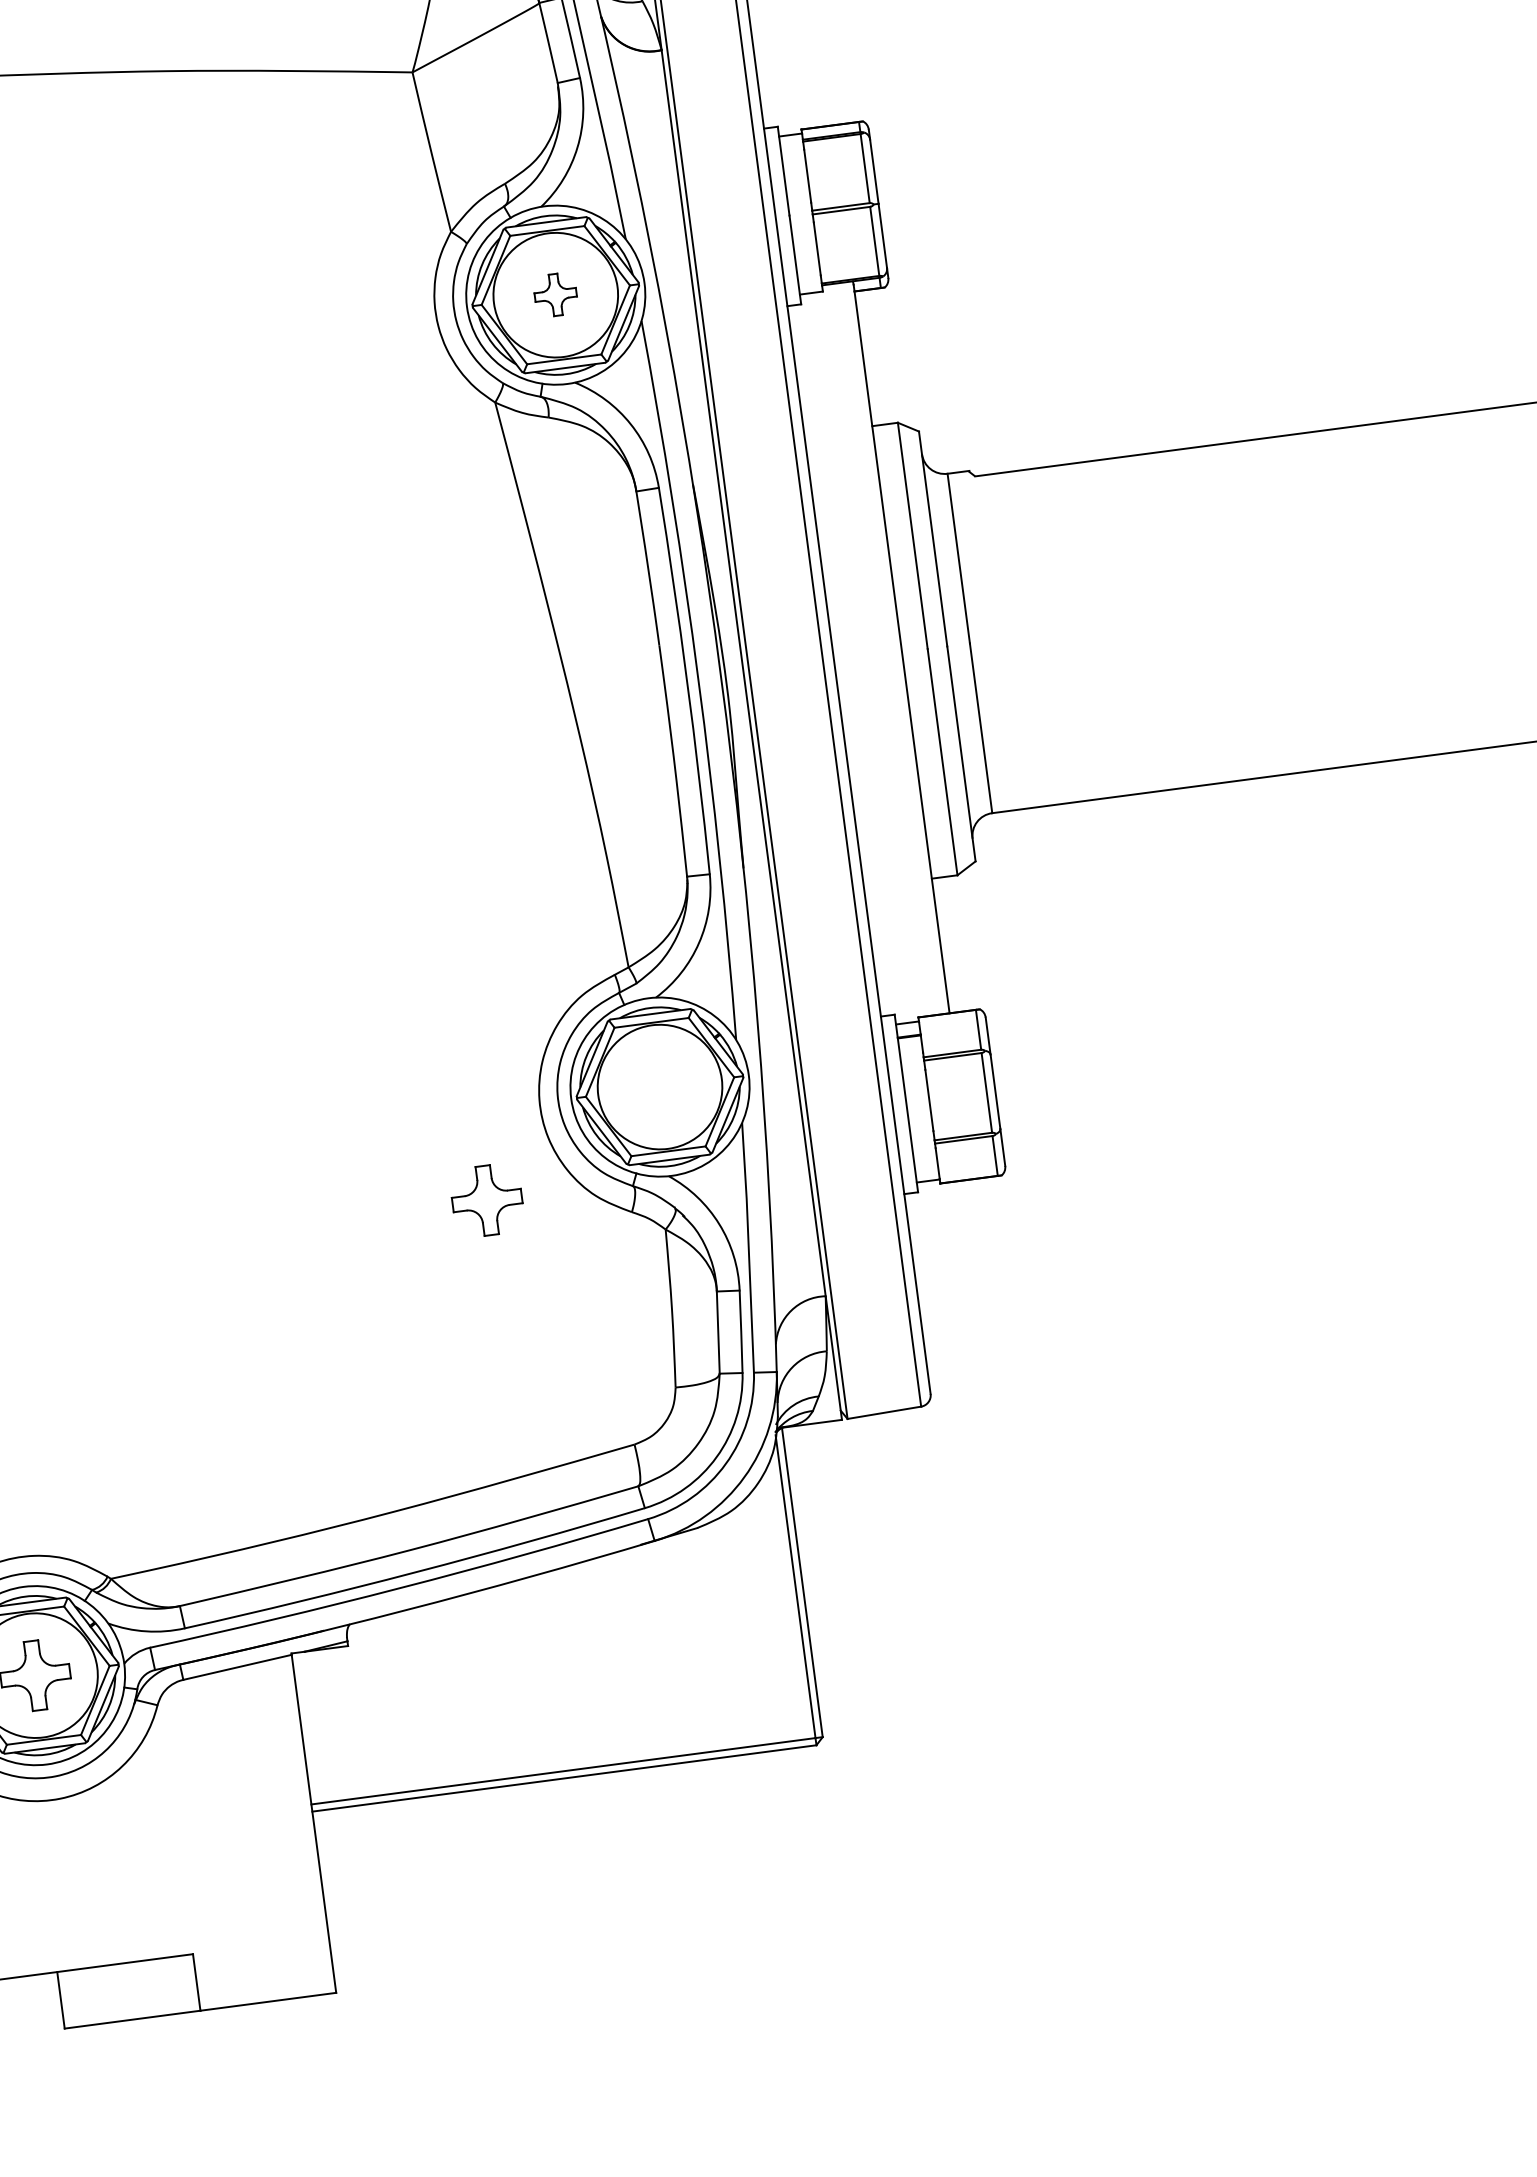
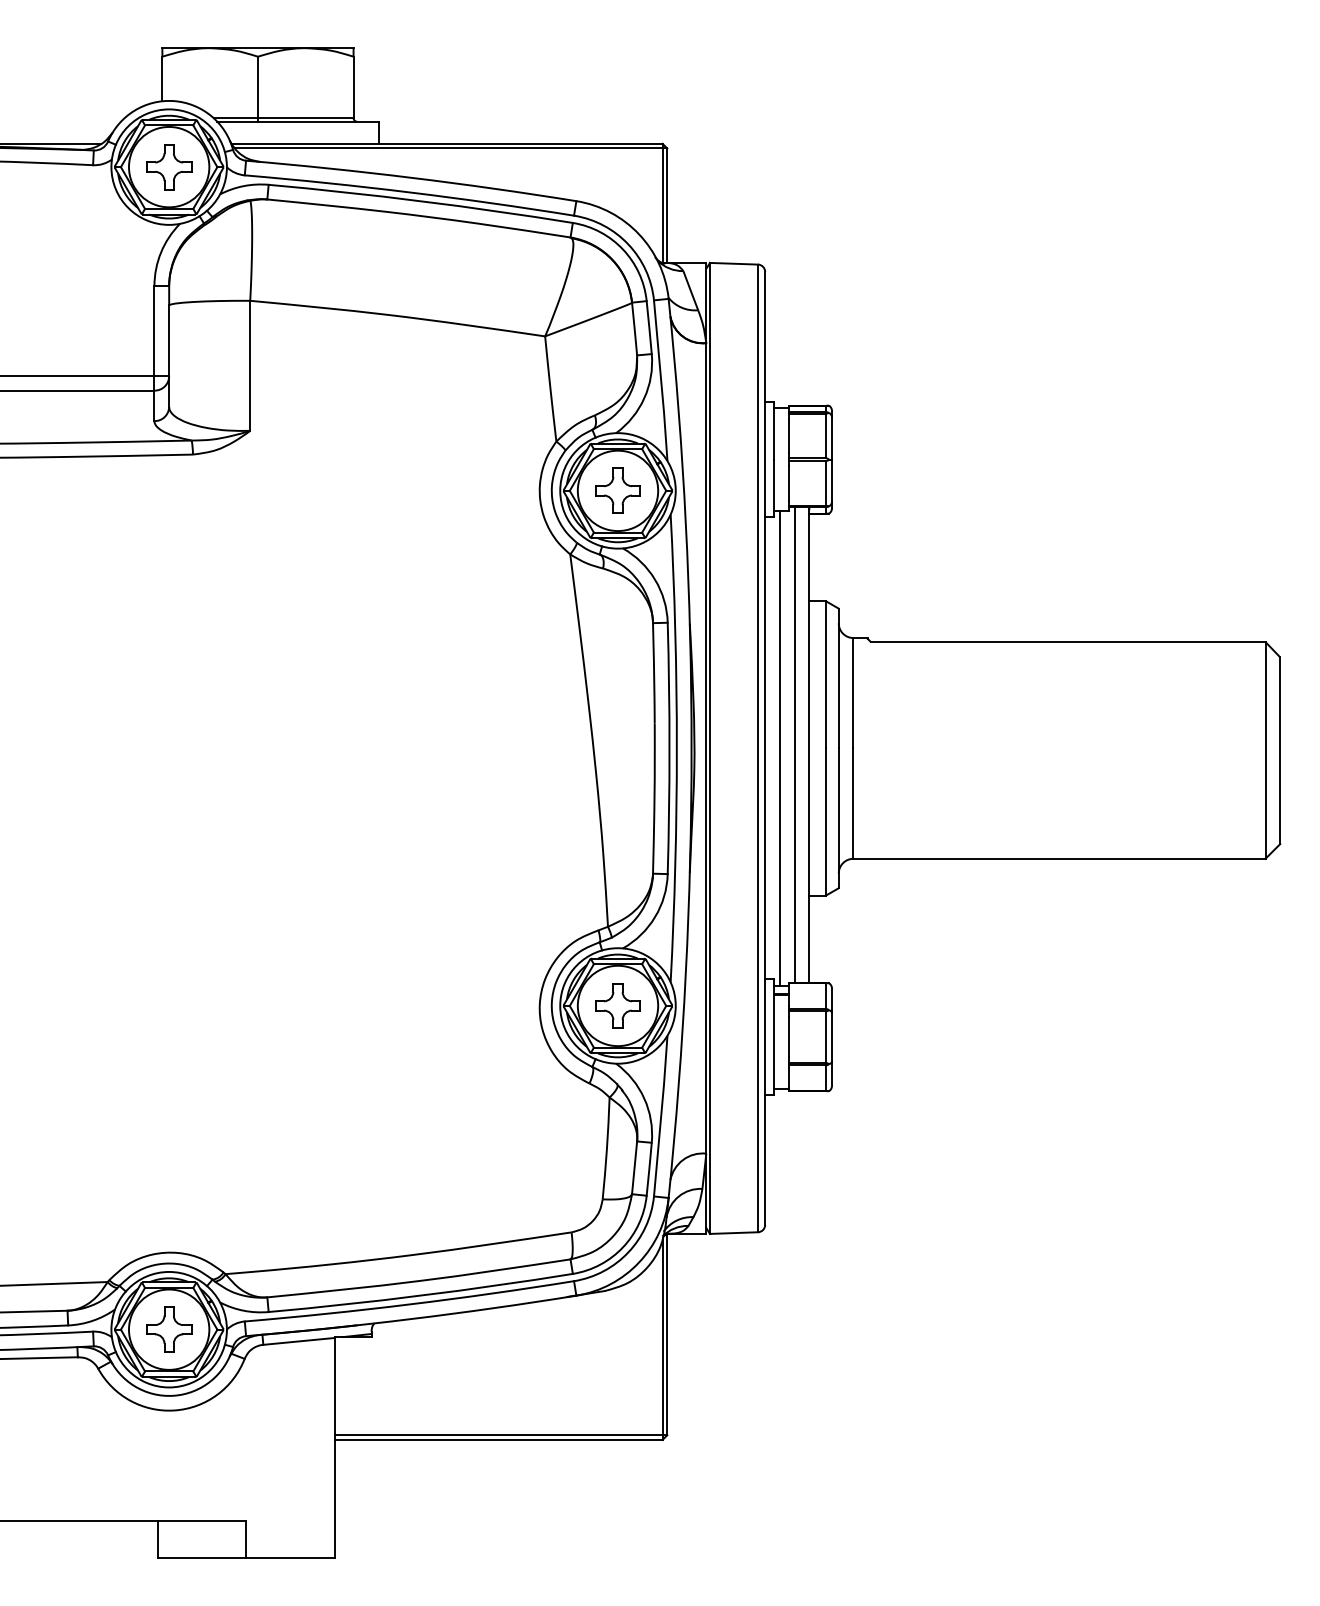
part: (554, 294) -> (617, 490), size x1.67
line: (878, 650) -> (794, 745), added
line: (856, 658) -> (779, 748), added
part: (486, 1199) -> (617, 1005), moved

